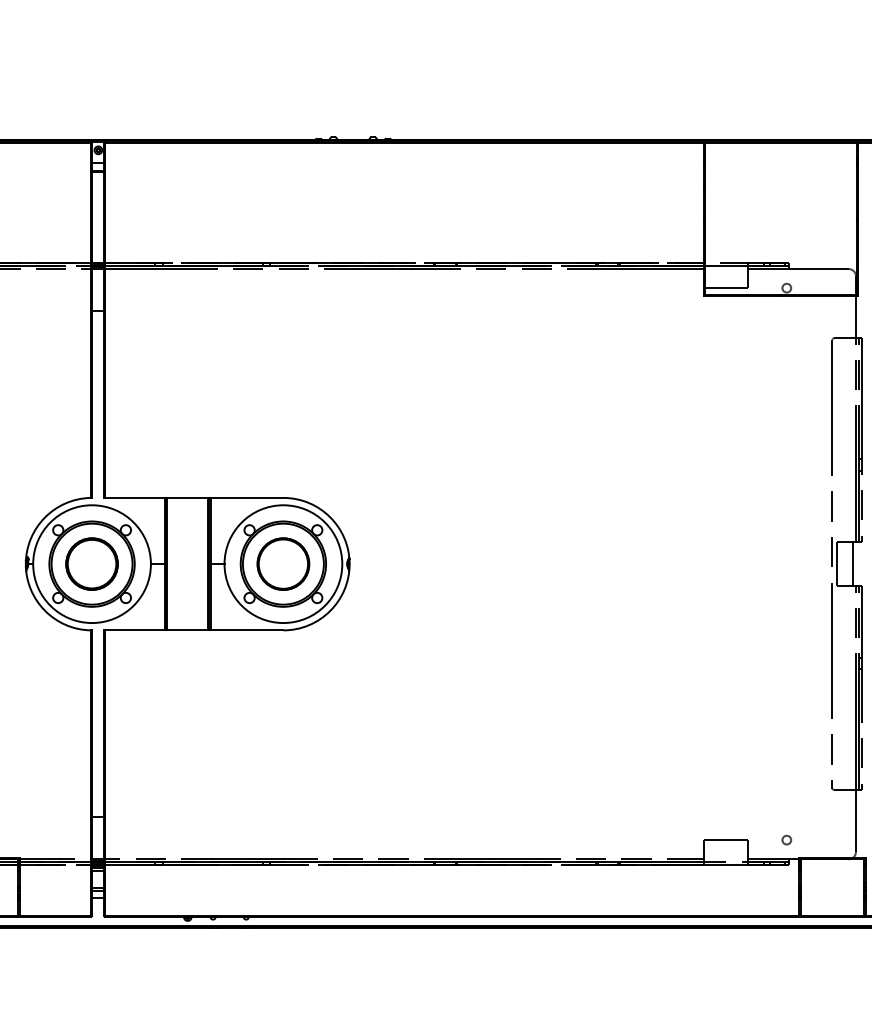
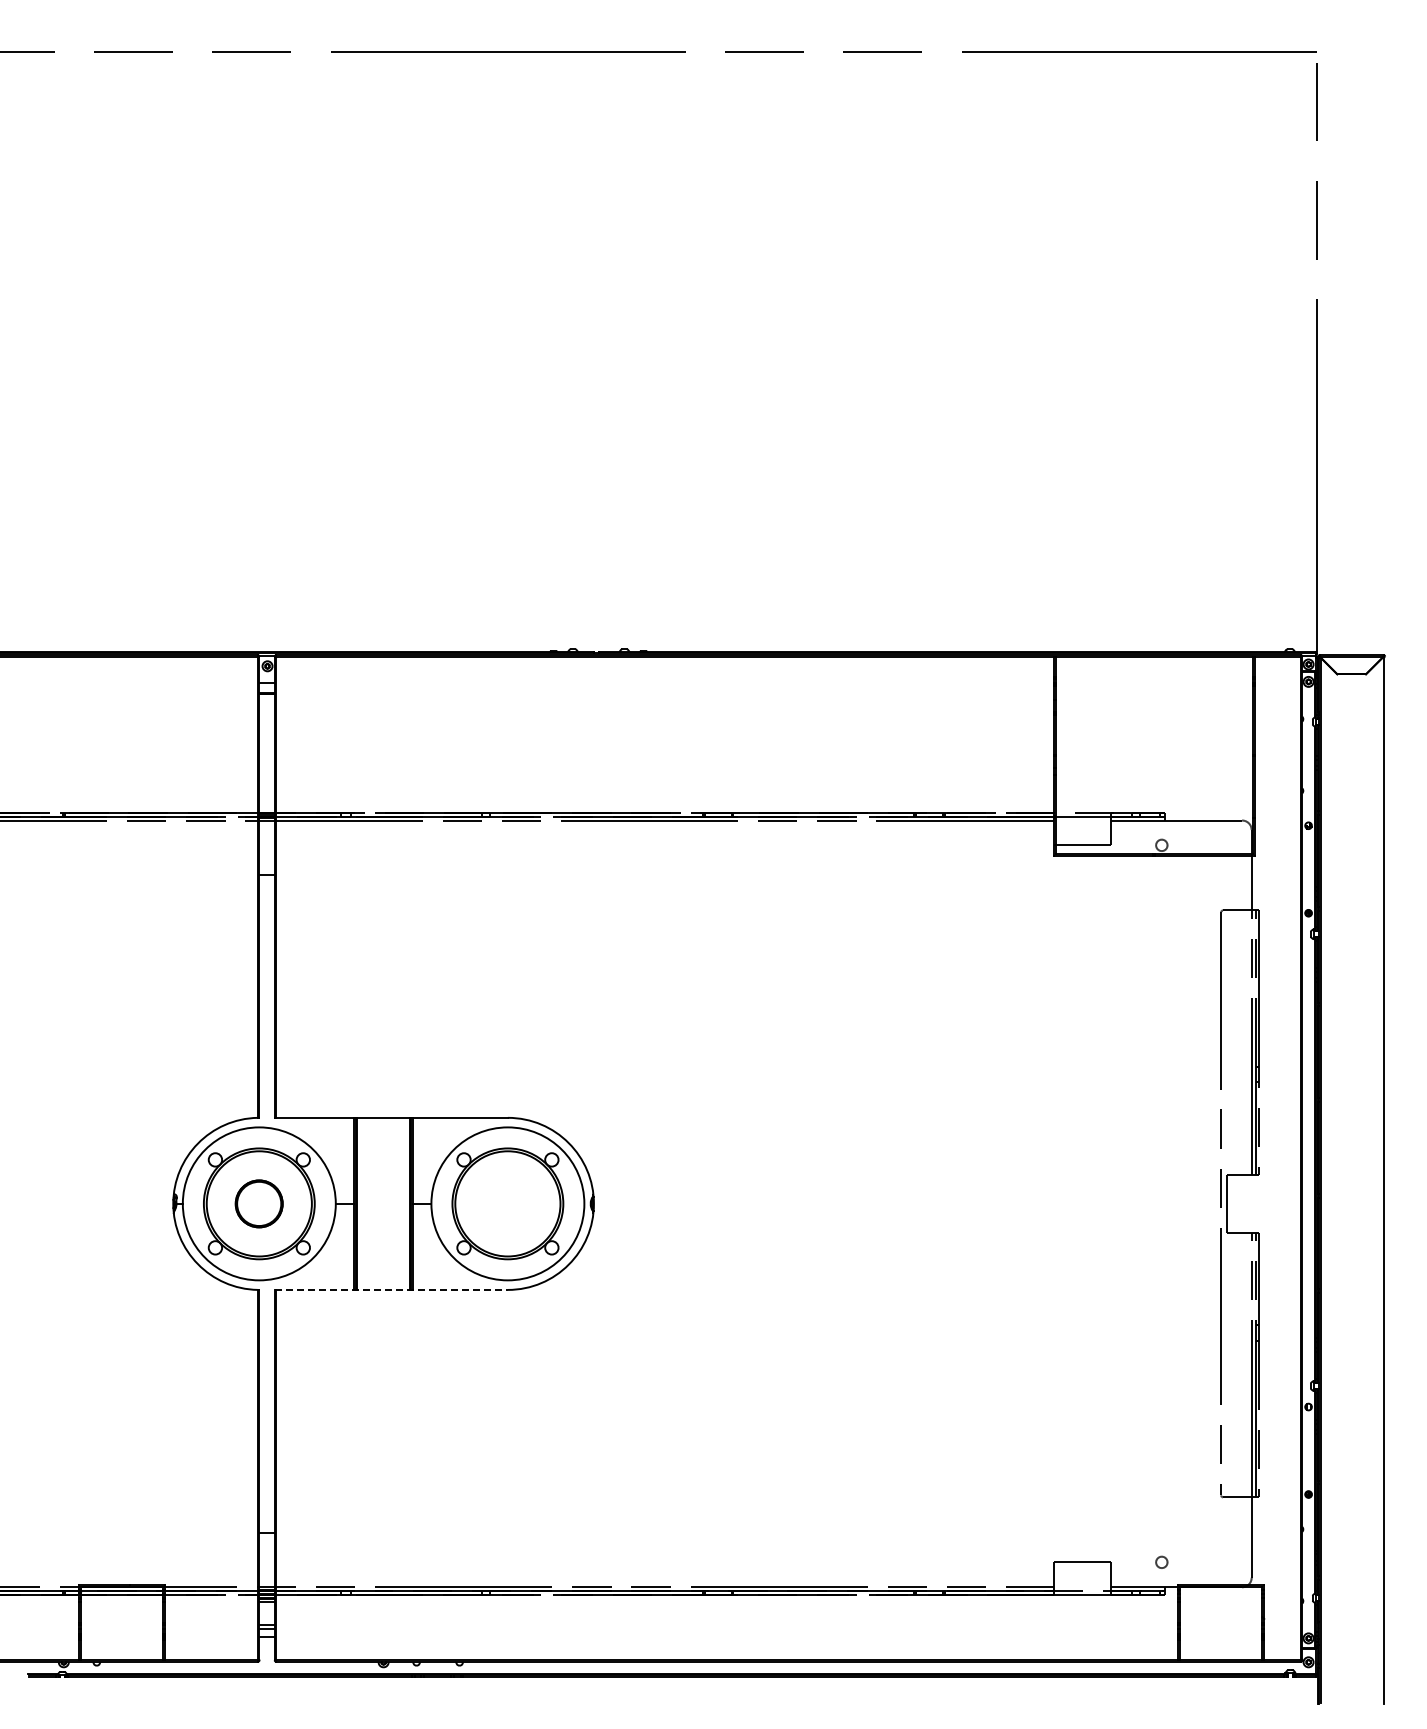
part: (91, 563) -> (258, 1203), size x0.7
circle: (283, 563) -> (507, 1203), removed
line: (852, 563) -> (1247, 1203), removed
line: (193, 630) -> (391, 1289), solid -> dashed

